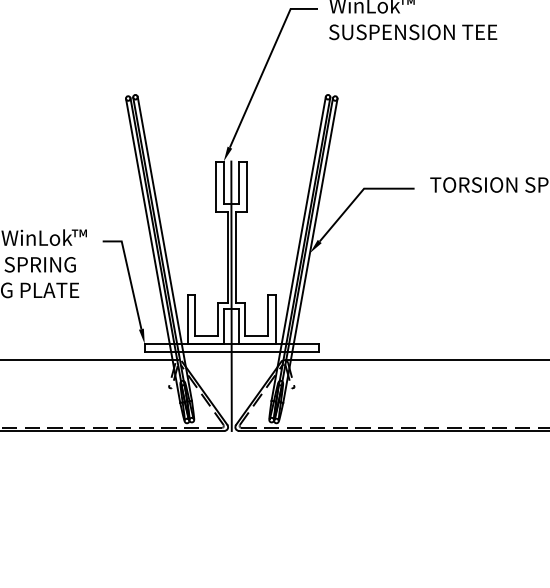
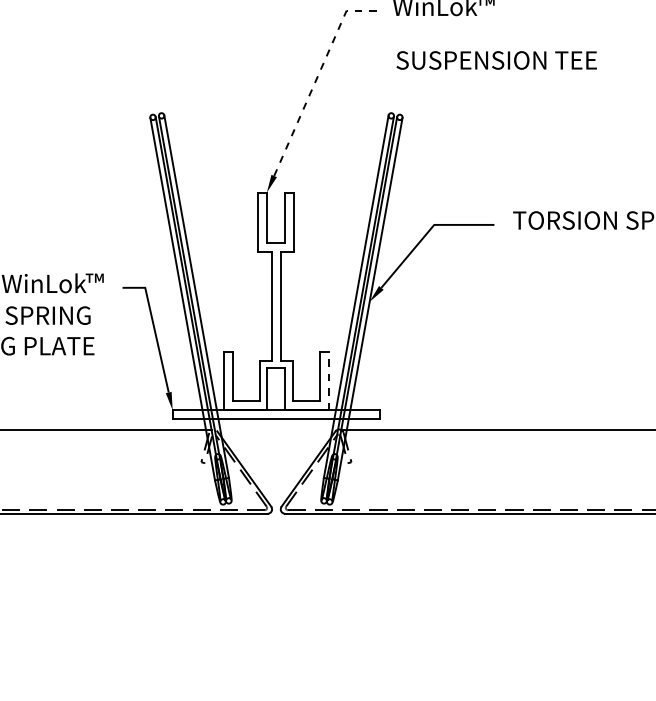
text: (412, 32) -> (496, 60), moved
line: (266, 65) -> (317, 77), solid -> dashed
line: (230, 295) -> (275, 352), removed
line: (275, 319) -> (328, 380), solid -> dashed

